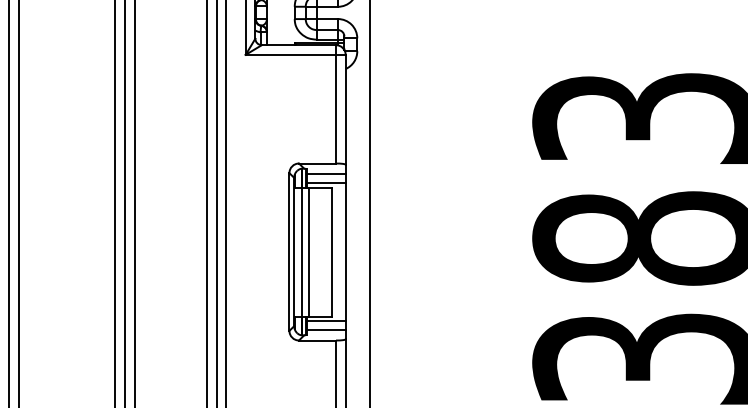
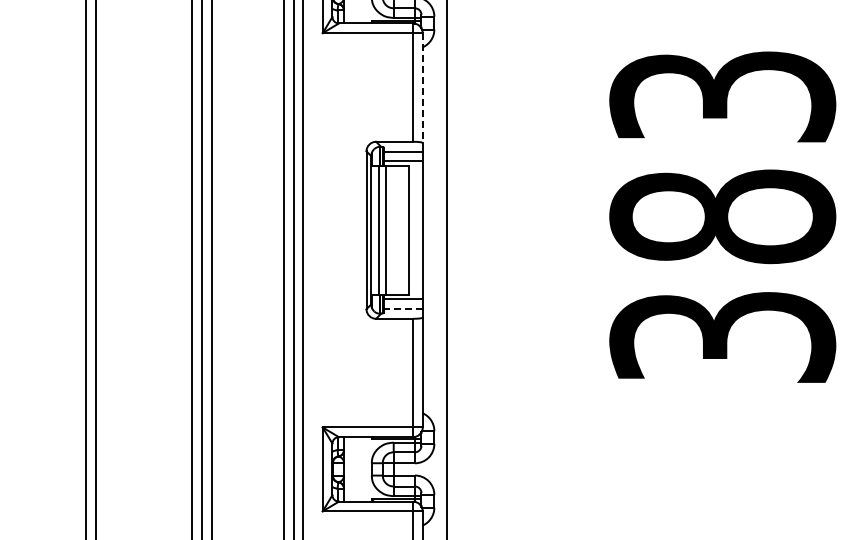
line: (345, 110) -> (422, 88), solid -> dashed
line: (325, 330) -> (402, 308), solid -> dashed

